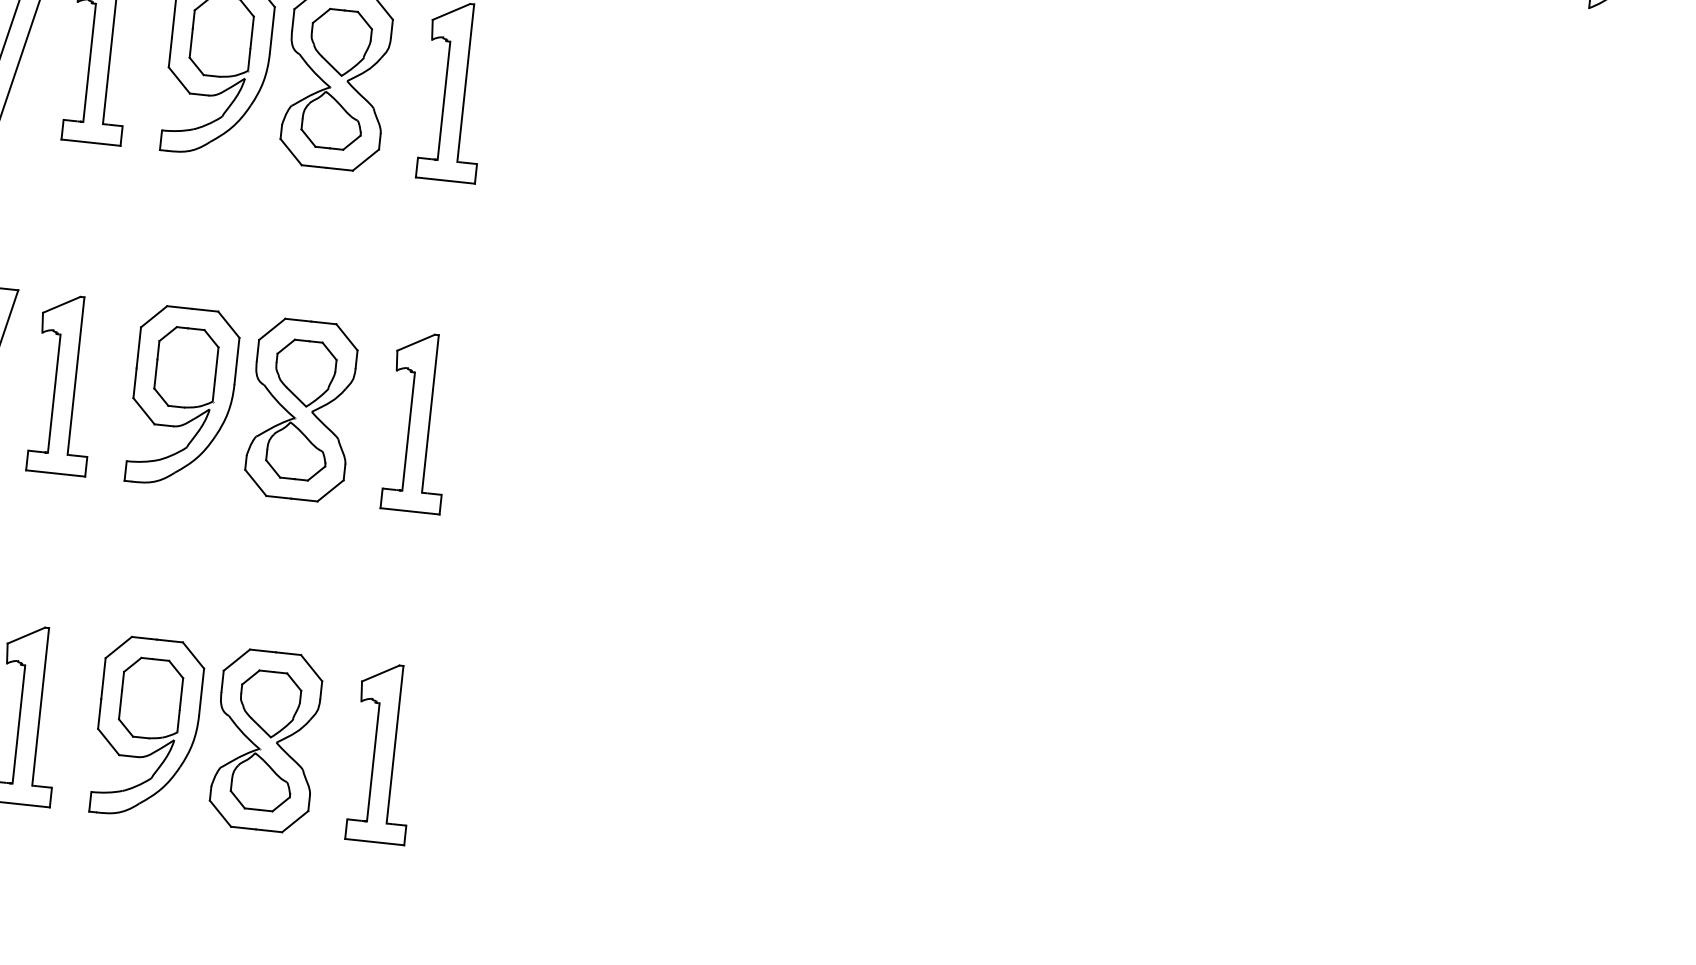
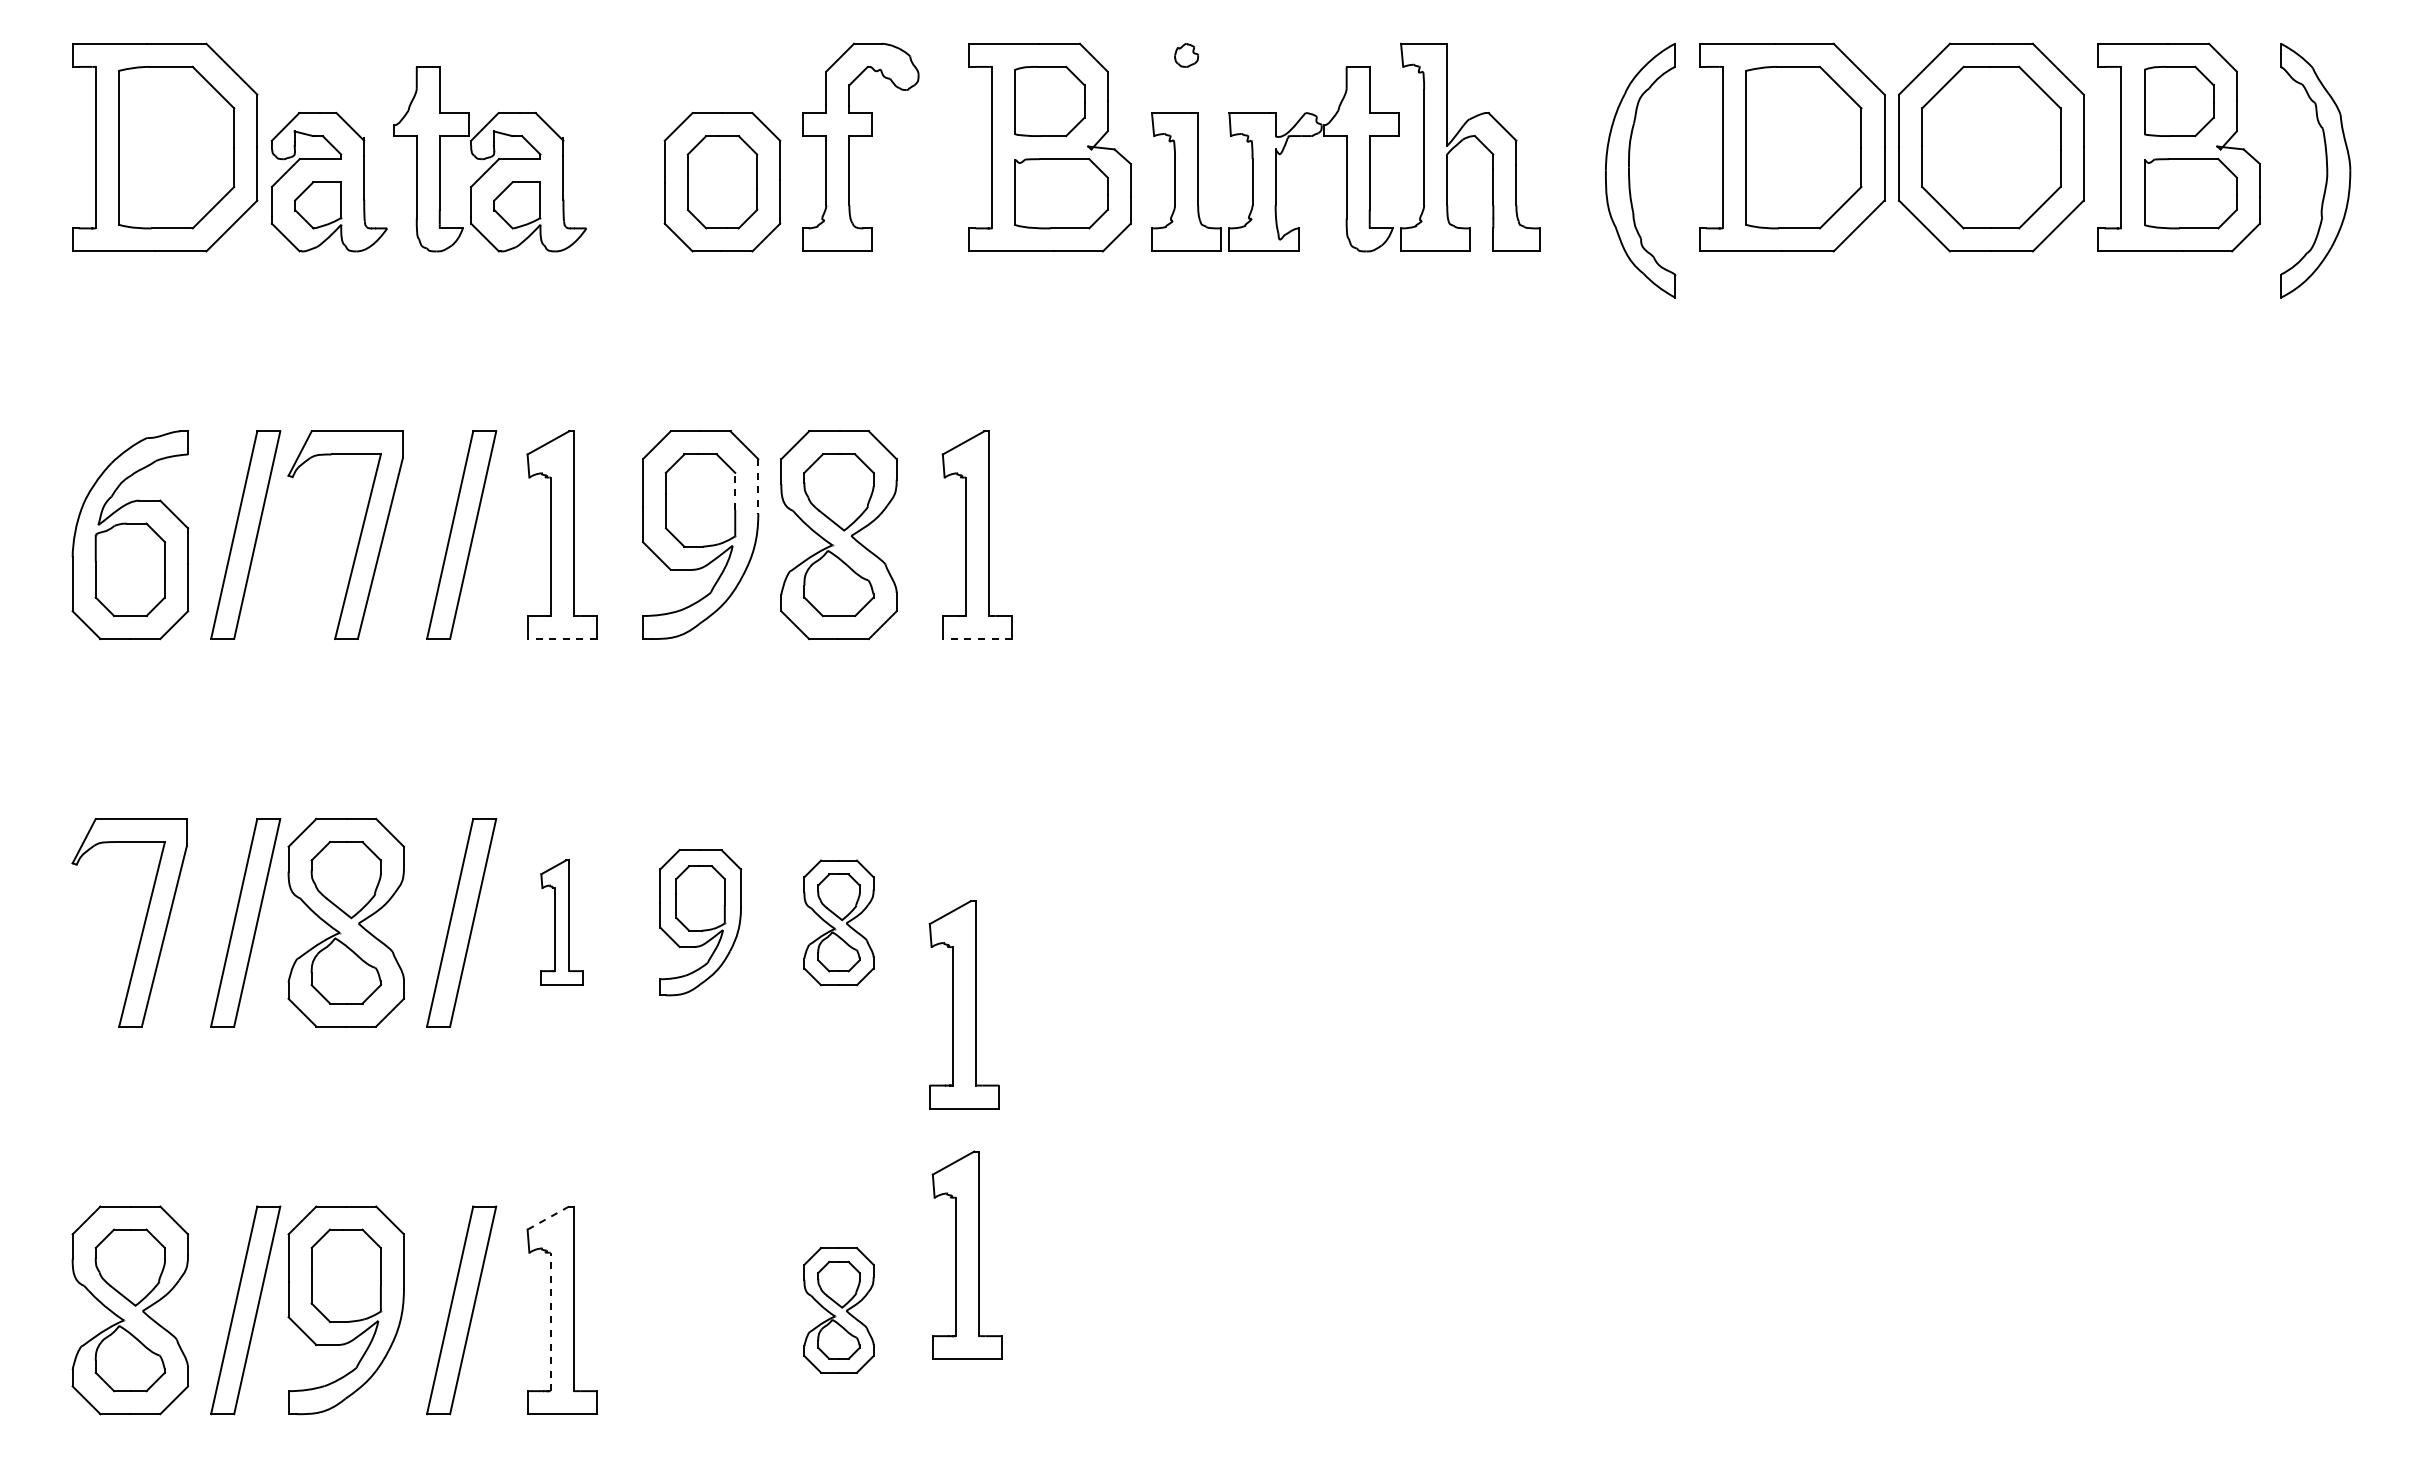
line: (272, 30) -> (758, 486), solid -> dashed
line: (252, 32) -> (735, 491), solid -> dashed
line: (91, 143) -> (562, 639), solid -> dashed
line: (445, 180) -> (977, 639), solid -> dashed
part: (64, 384) -> (561, 922), size x0.6
part: (183, 397) -> (700, 922), size x0.7
part: (300, 409) -> (838, 922), size x0.6
part: (418, 422) -> (963, 1004), moved
line: (26, 636) -> (548, 1218), solid -> dashed
line: (18, 724) -> (550, 1321), solid -> dashed
part: (147, 728) -> (700, 1310), removed
part: (265, 740) -> (838, 1310), size x0.6
part: (383, 752) -> (966, 1254), moved

